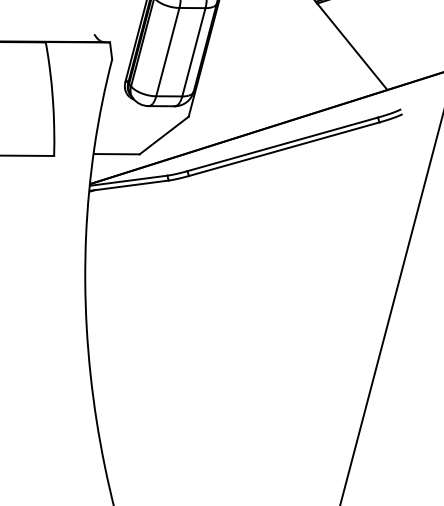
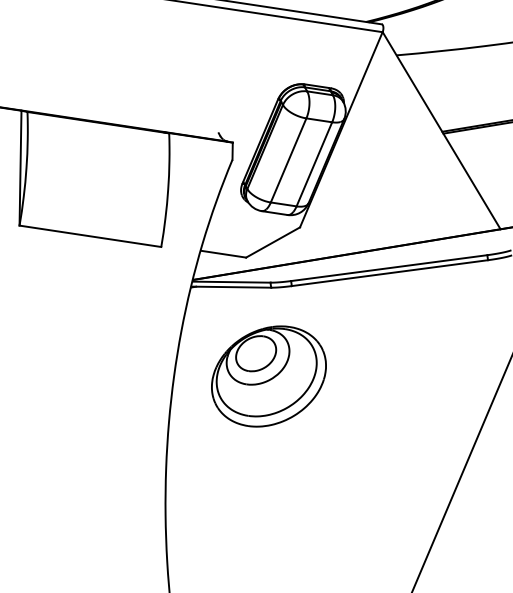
part: (178, 268) -> (268, 376), added

